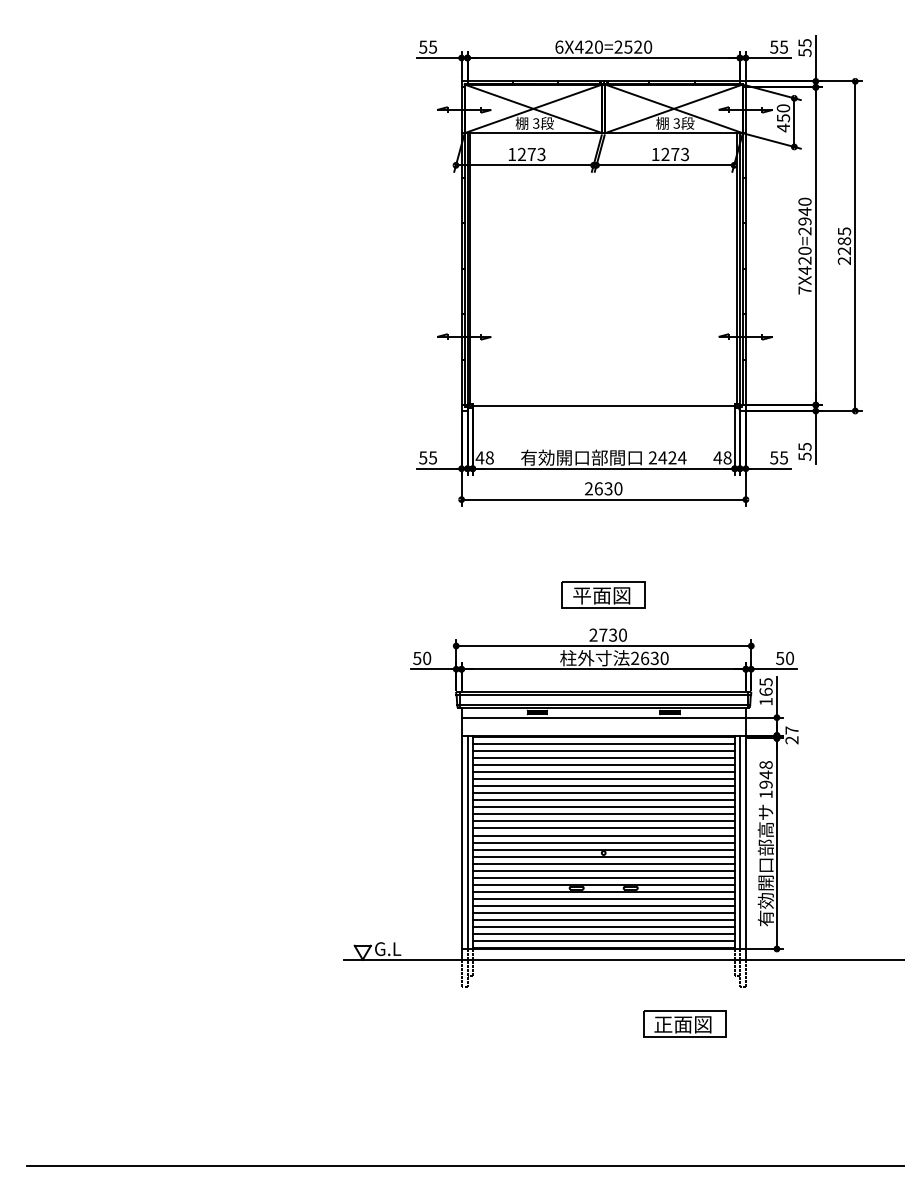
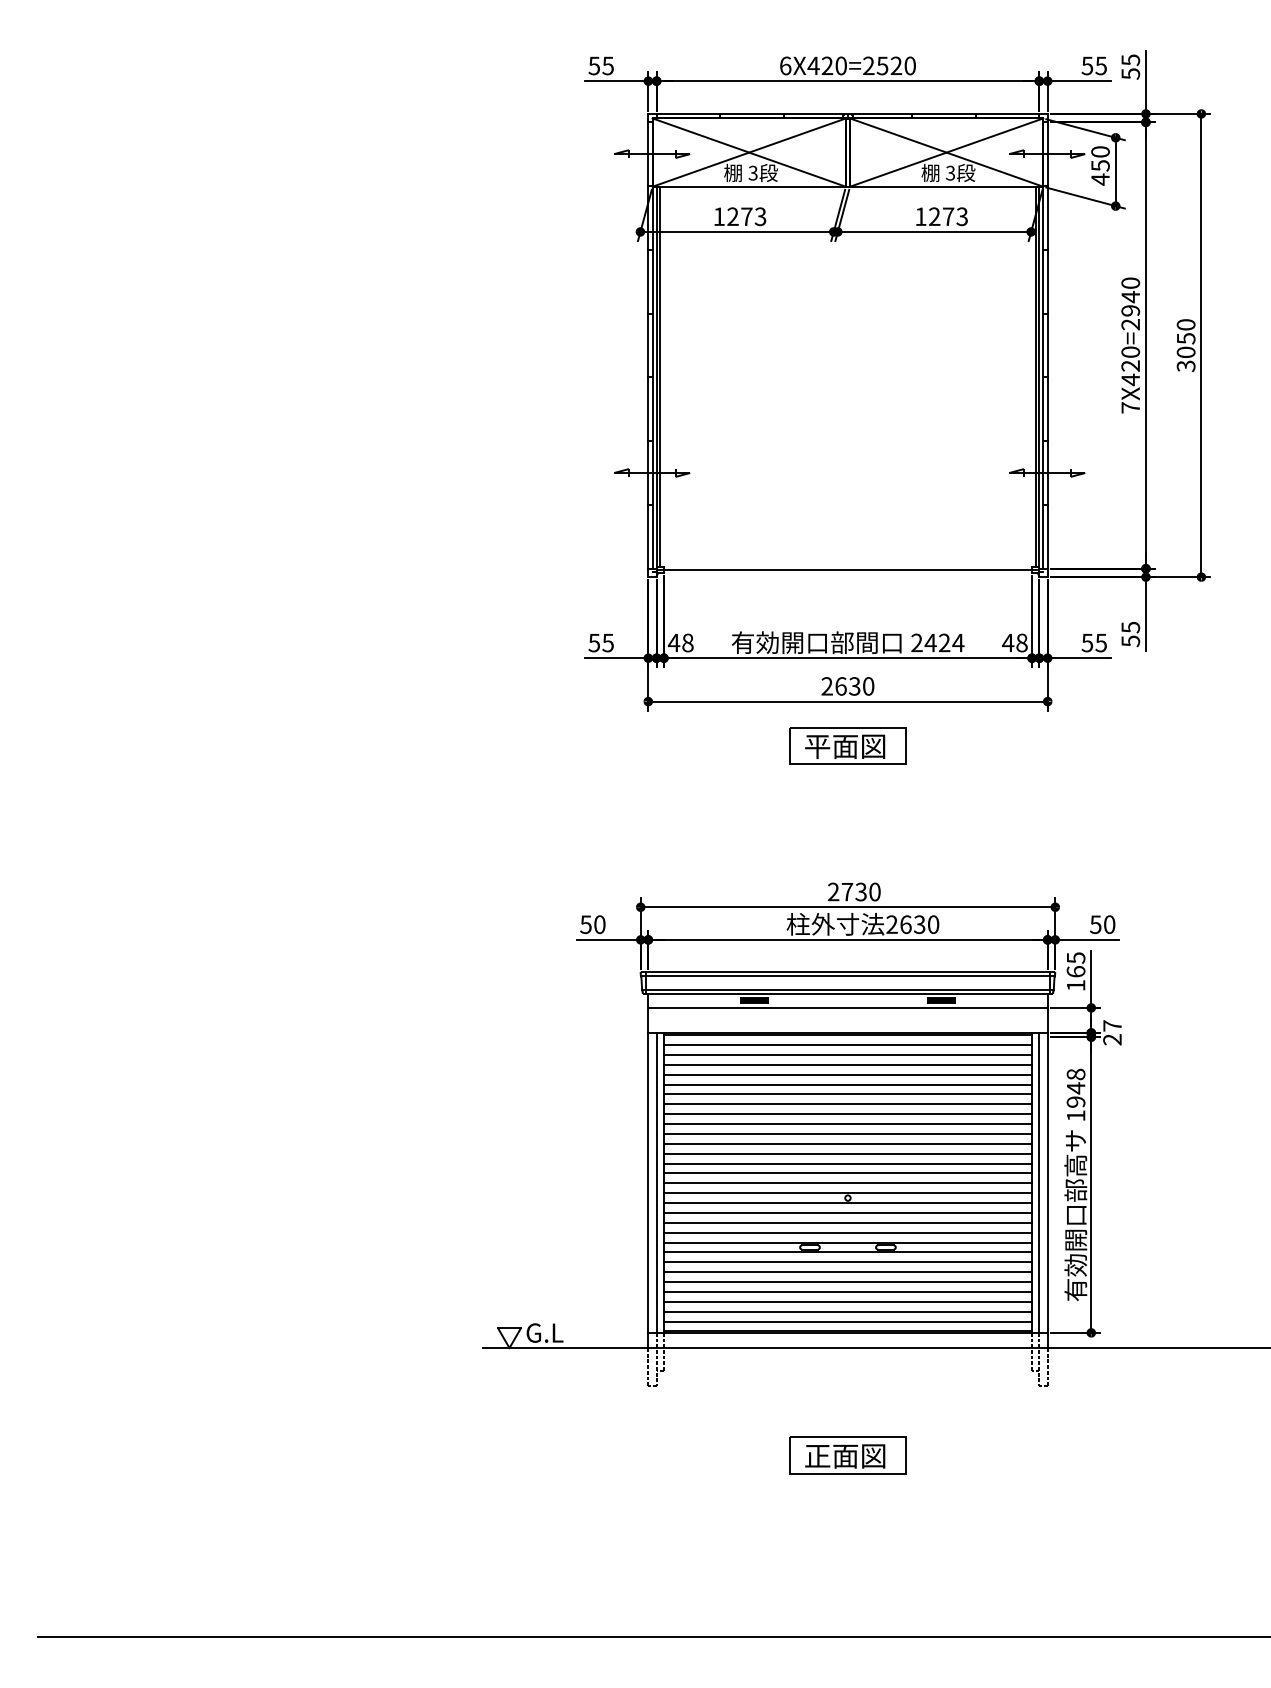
text: (843, 246) -> (1185, 345), 2285 -> 3050
part: (603, 594) -> (847, 745), moved
part: (684, 1024) -> (847, 1455), moved

